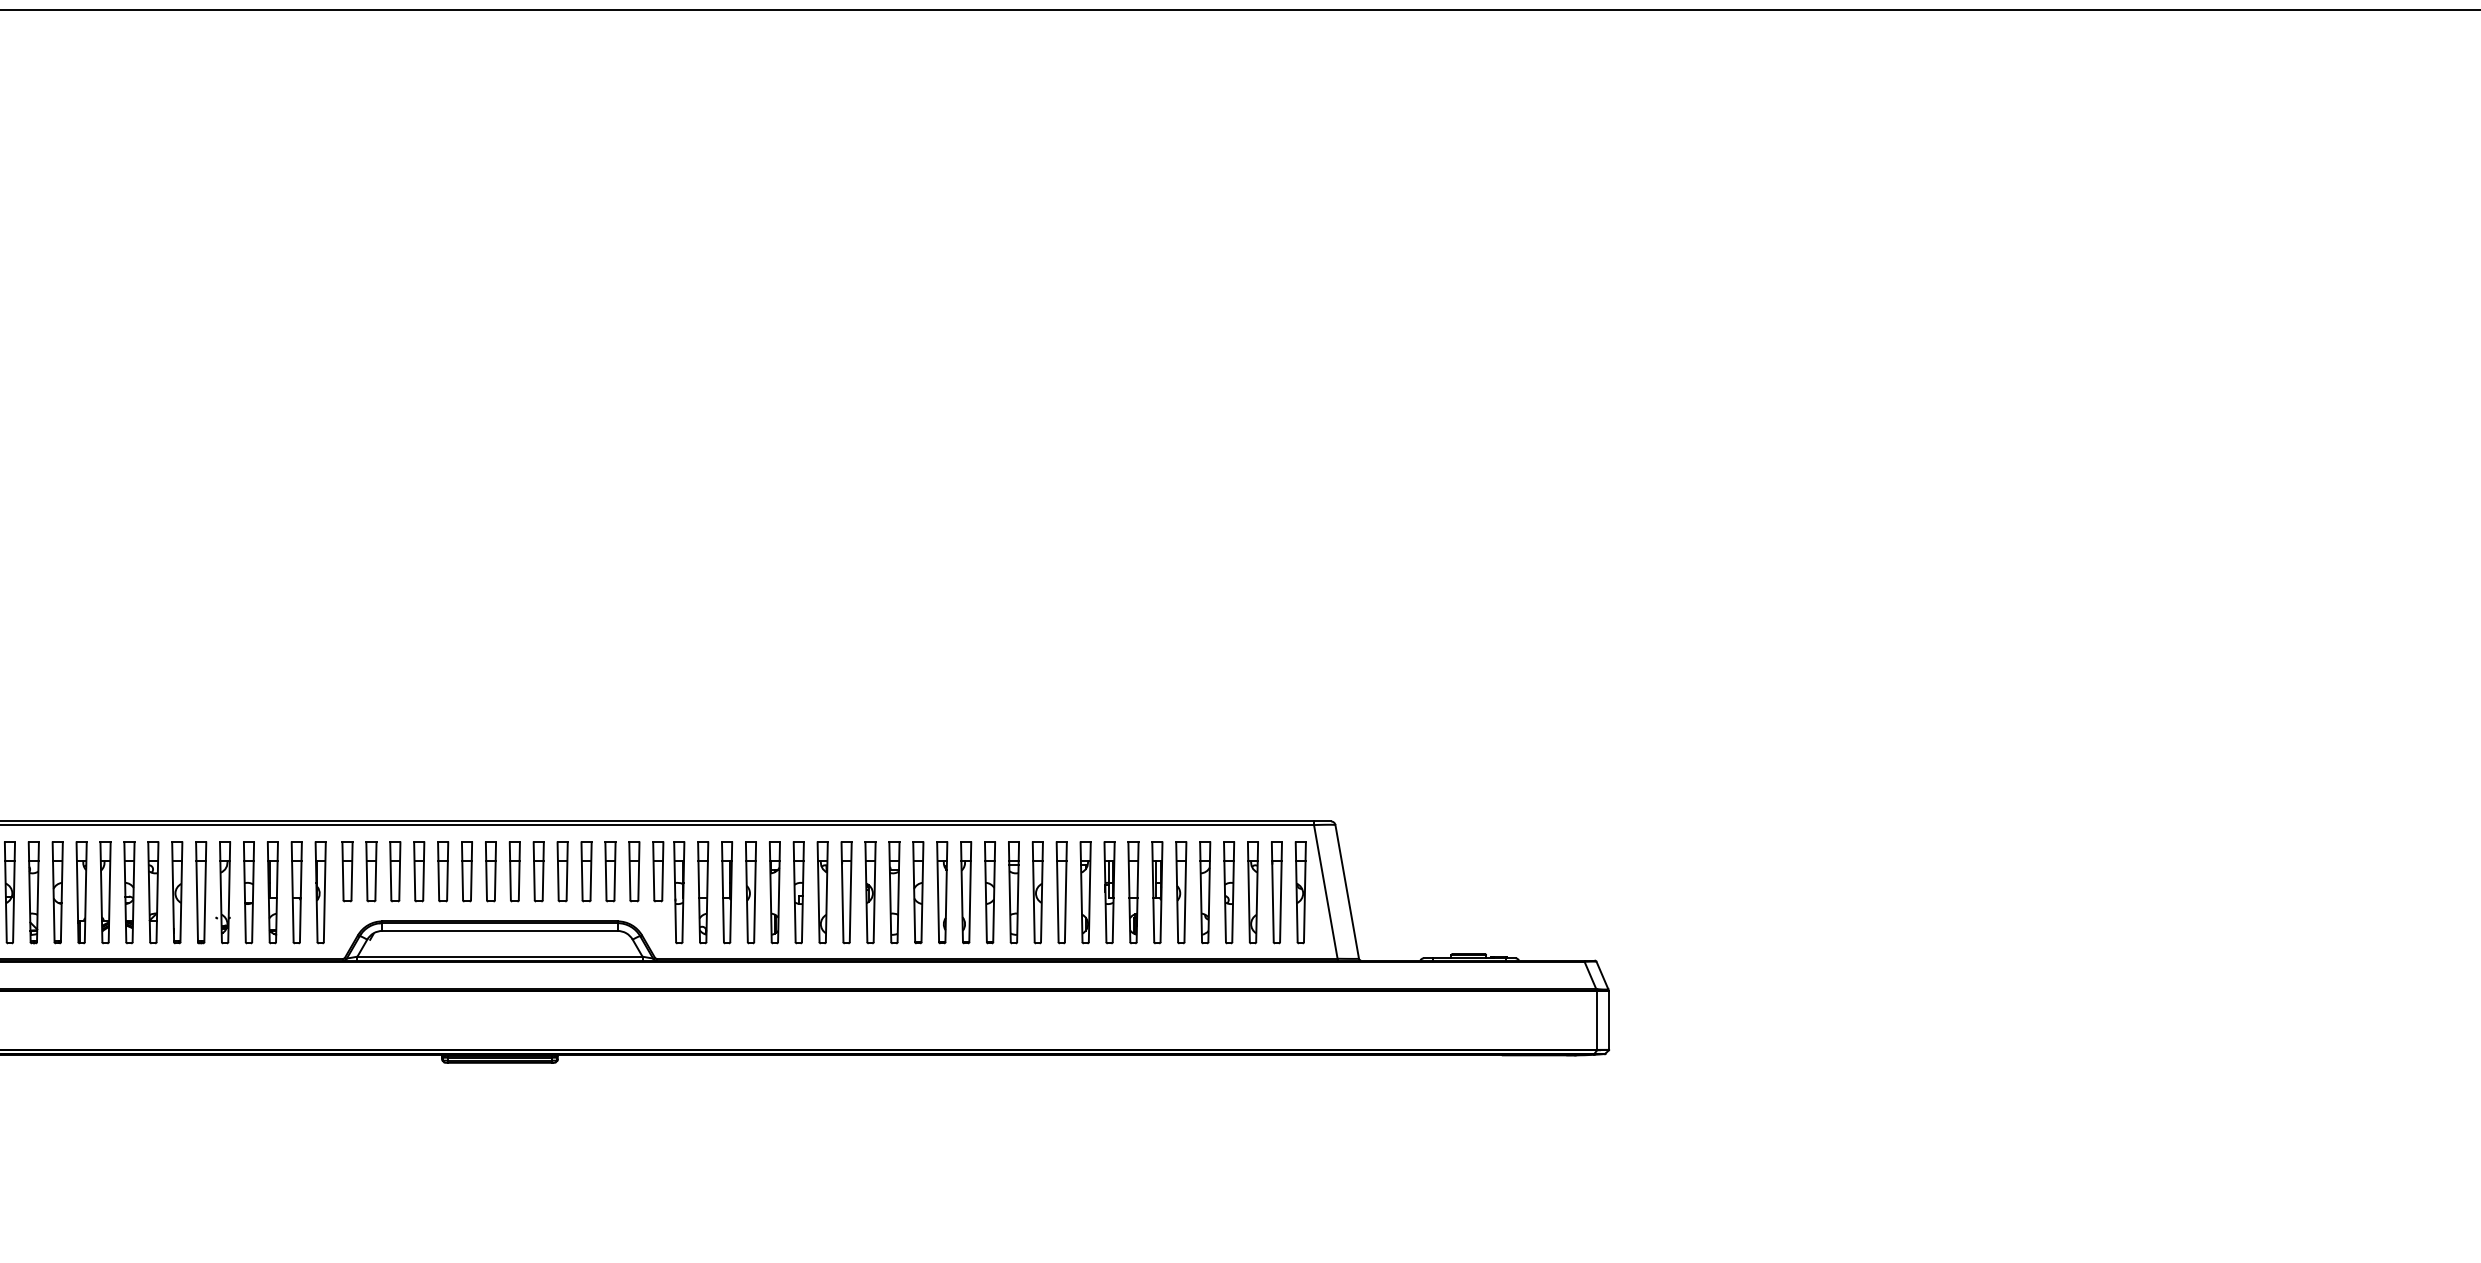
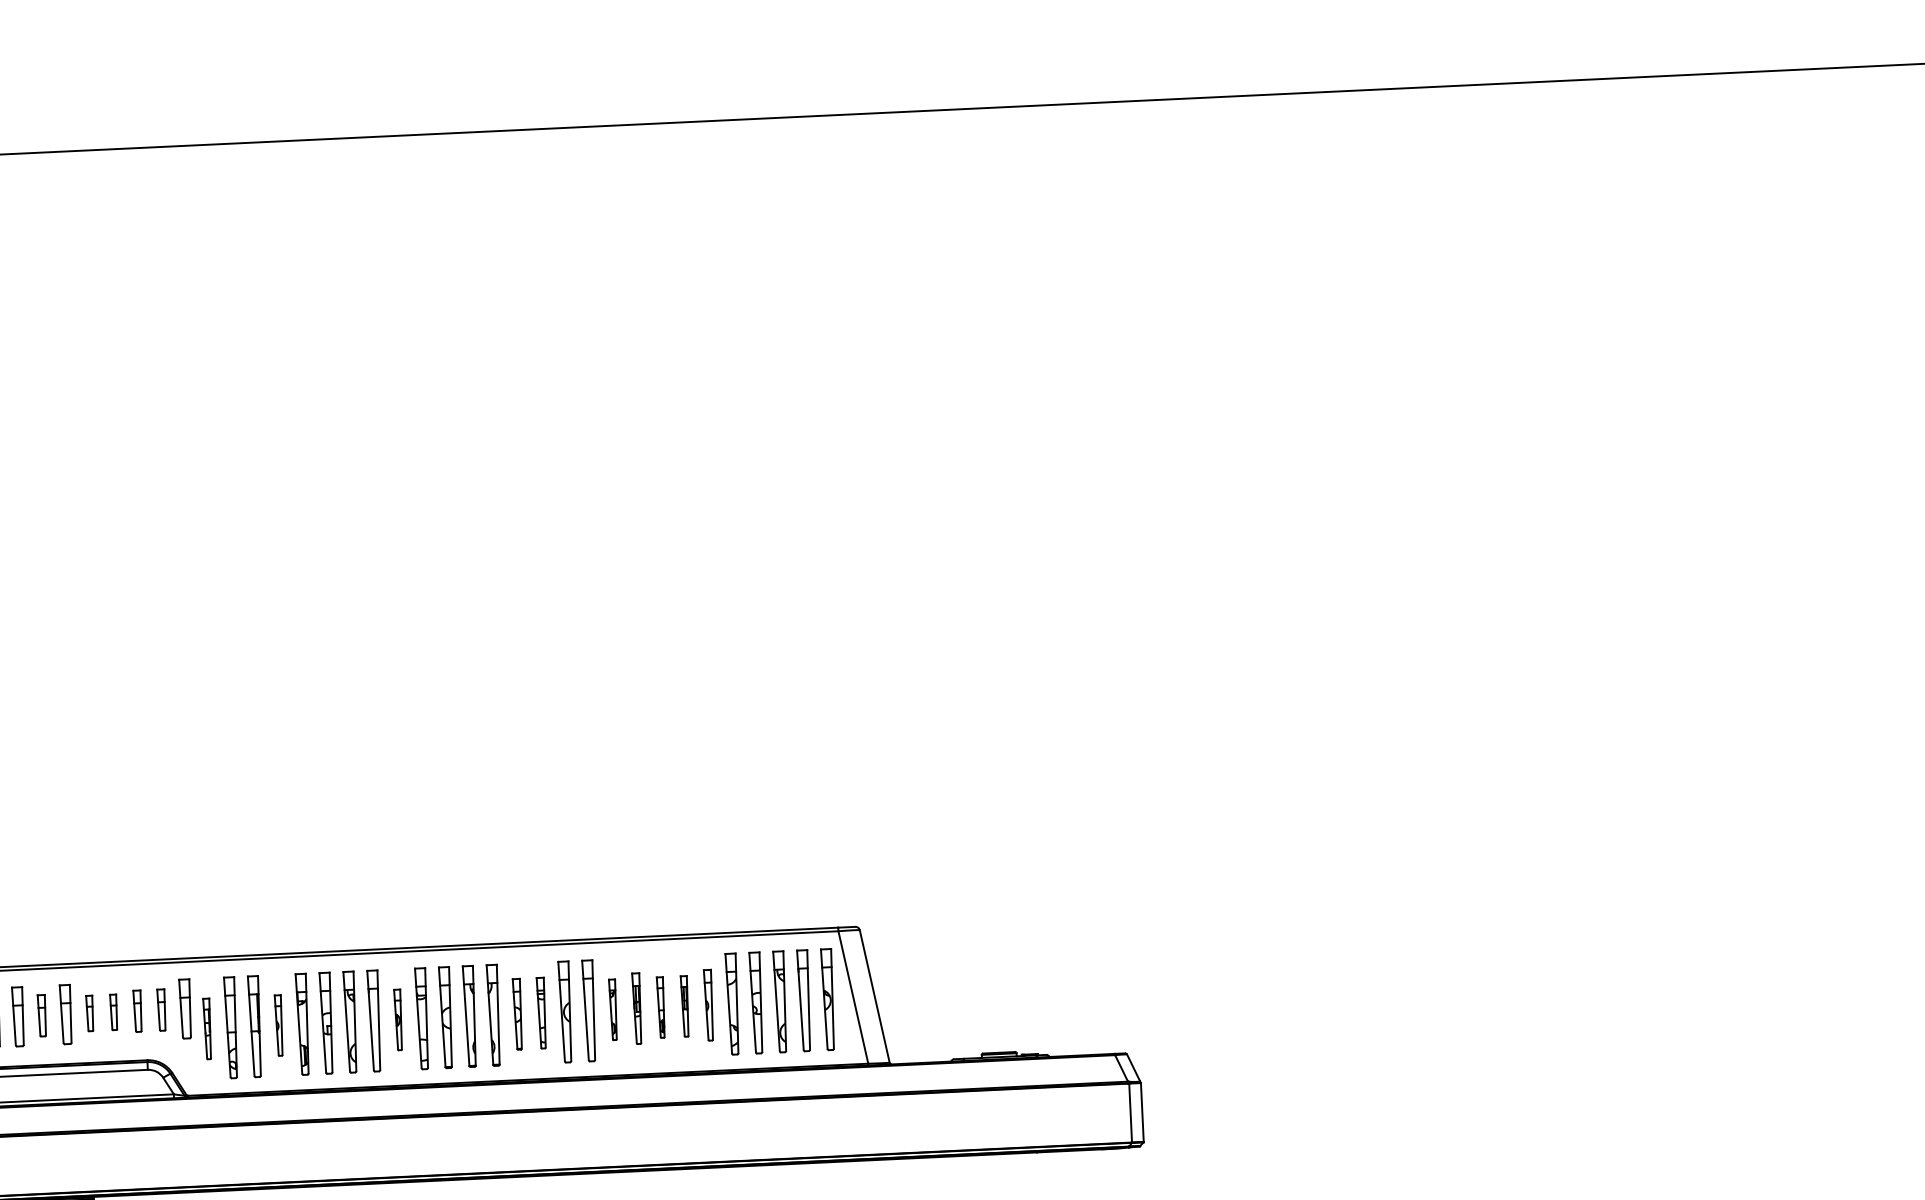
part: (514, 871) -> (41, 1015), size x0.7
part: (562, 871) -> (89, 1013), size x0.6
part: (586, 871) -> (113, 1011), size x0.6
part: (610, 871) -> (137, 1010), size x0.7
part: (634, 871) -> (161, 1009), size x0.7
part: (679, 892) -> (207, 1028), size x0.6
part: (750, 892) -> (278, 1025), size x0.6
part: (870, 892) -> (398, 1019), size x0.6
part: (989, 892) -> (517, 1013), size x0.7
part: (1013, 892) -> (541, 1012), size x0.7
part: (1085, 892) -> (613, 1009), size x0.6
part: (1109, 892) -> (637, 1008), size x0.7
part: (1133, 892) -> (661, 1007), size x0.6
part: (1157, 892) -> (685, 1006), size x0.6
part: (1181, 892) -> (709, 1004), size x0.7

